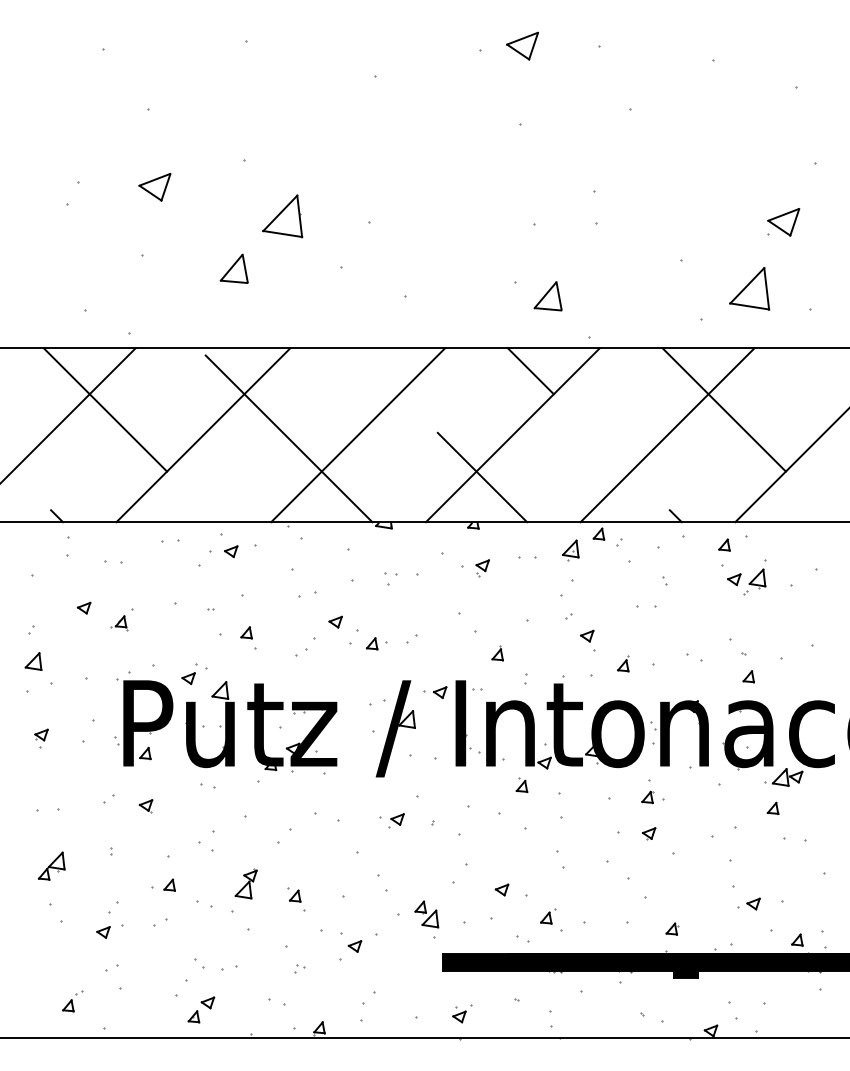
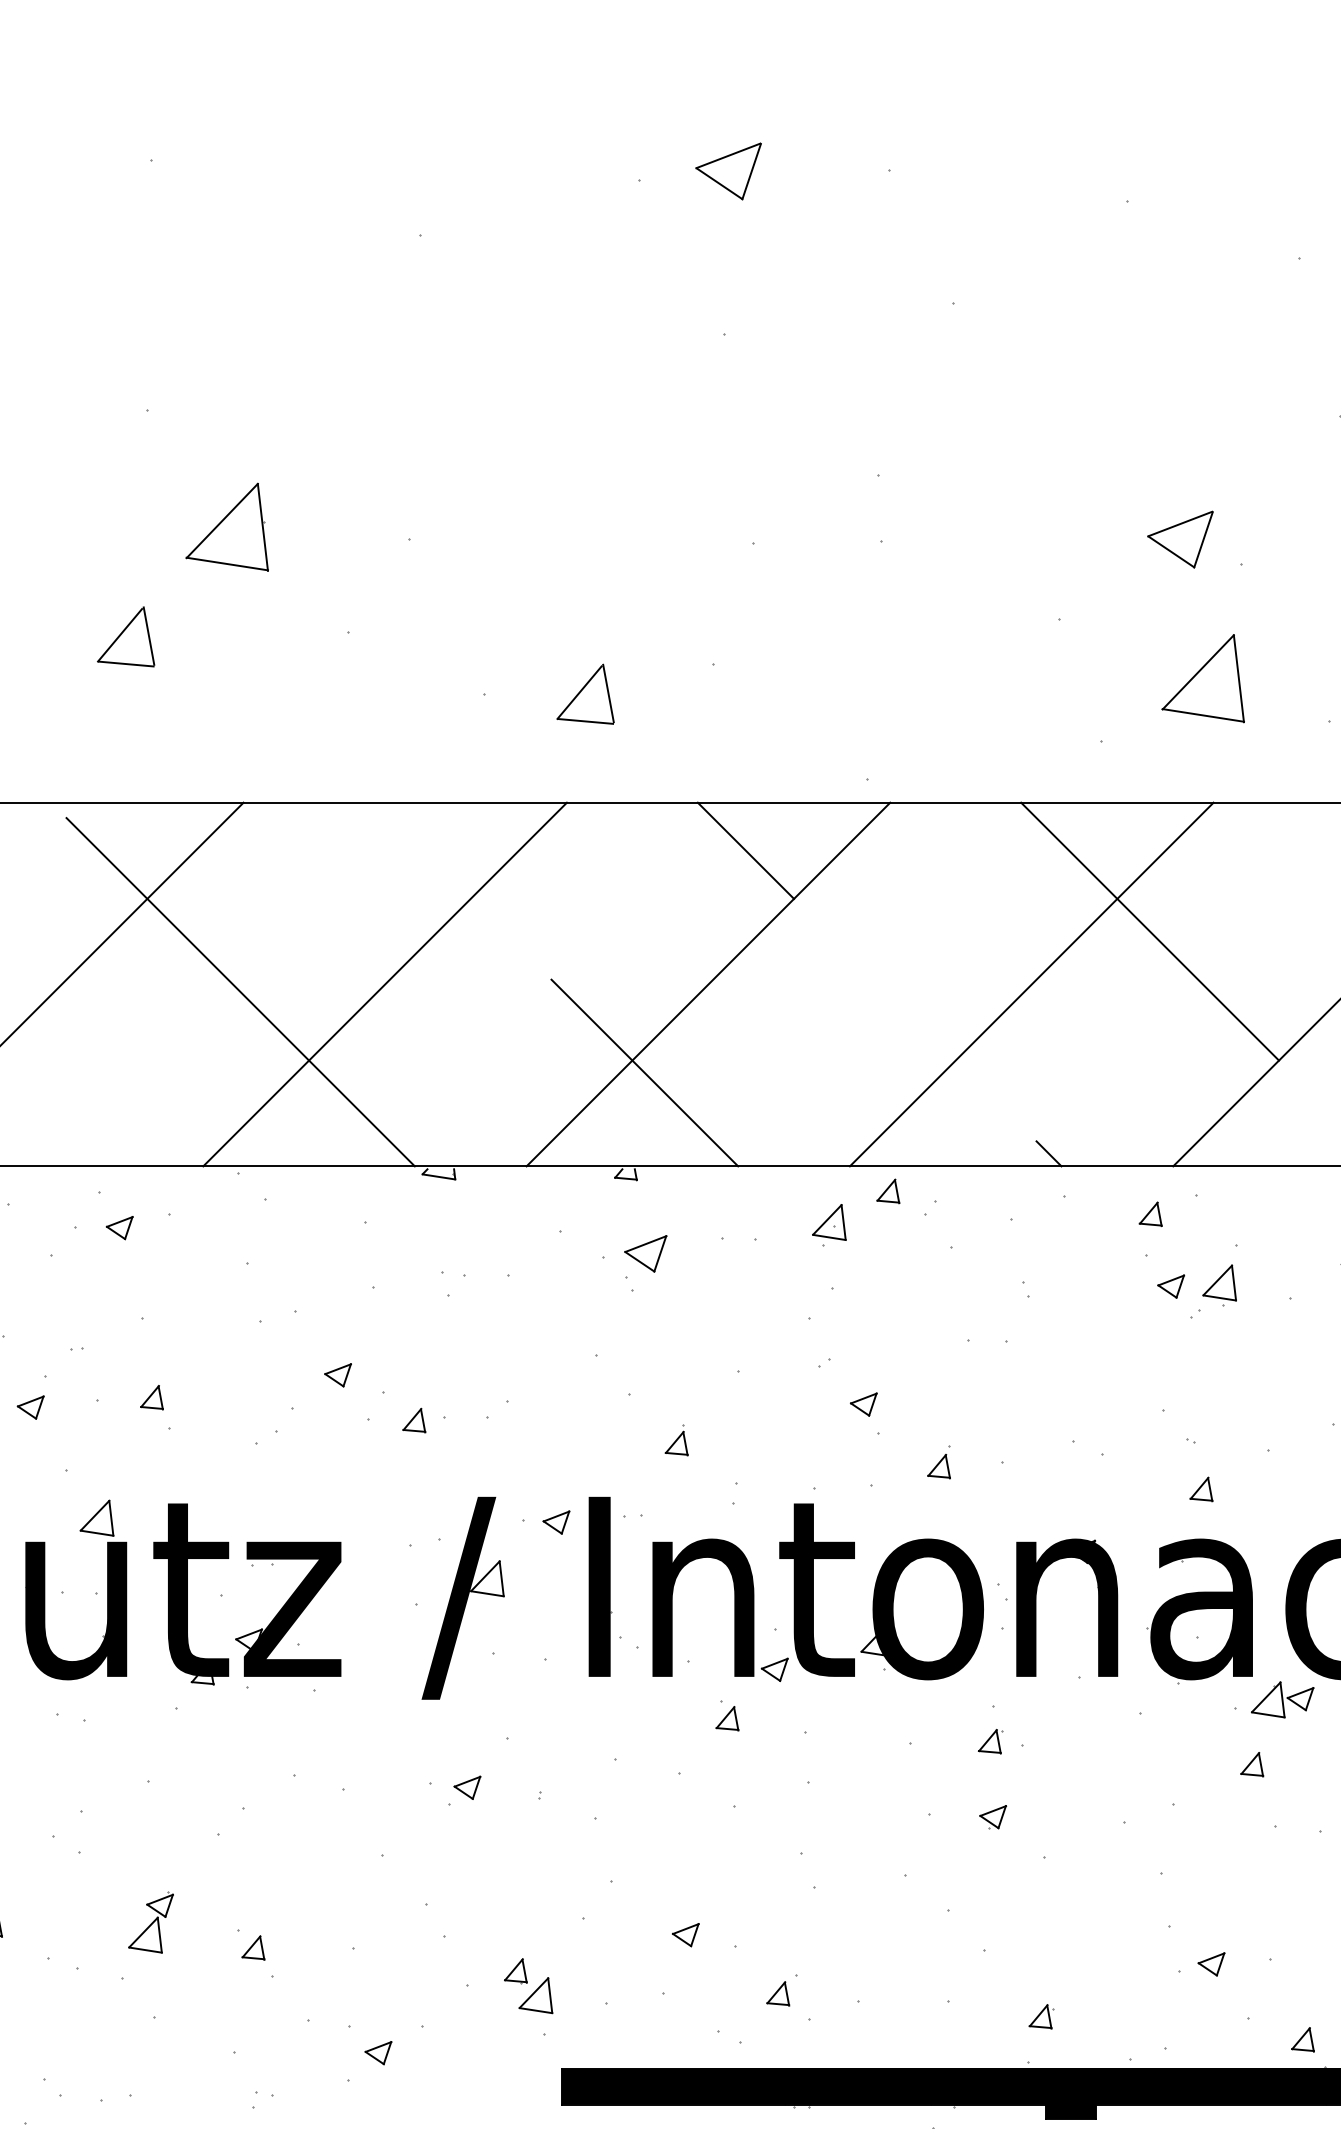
part: (783, 222) -> (1179, 539), moved
part: (547, 296) -> (584, 694), moved
part: (482, 568) -> (644, 1263), size x1.6
part: (189, 673) -> (32, 1396), moved

